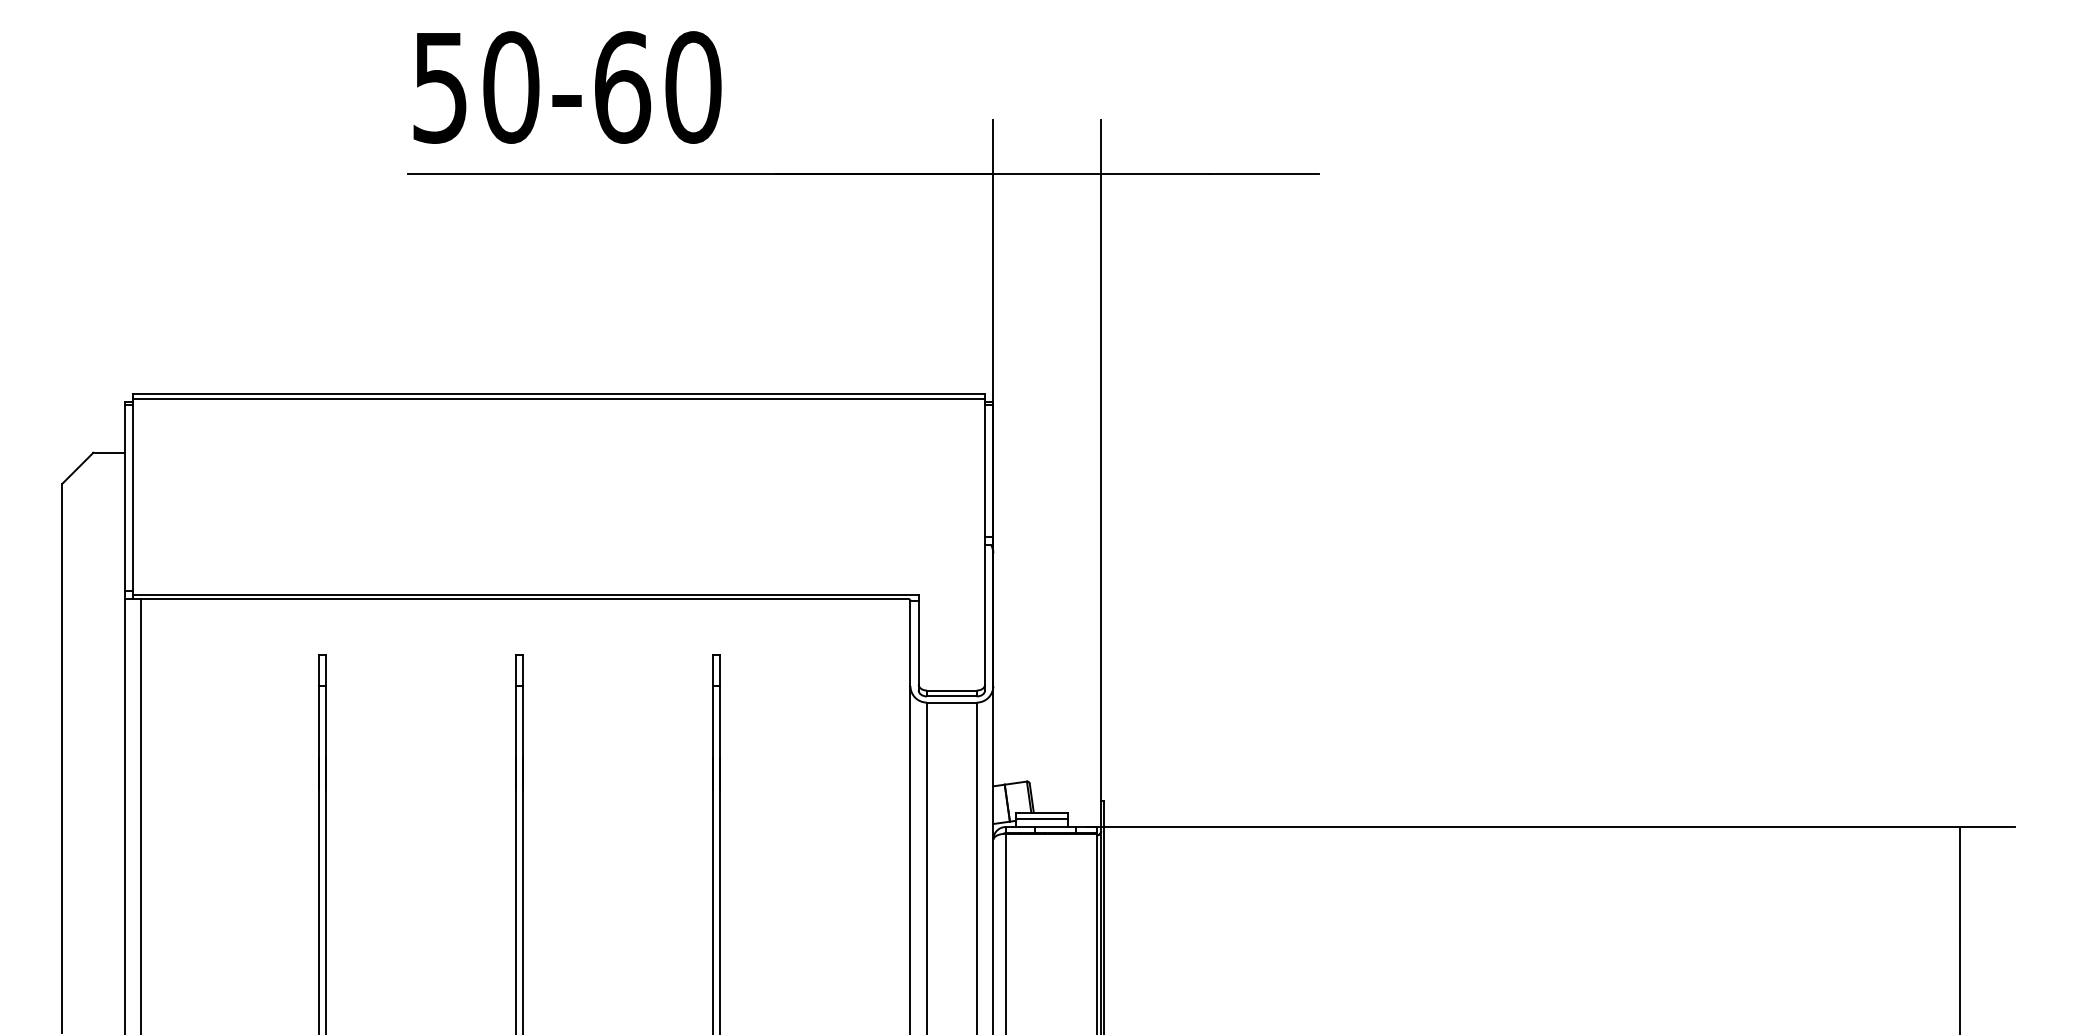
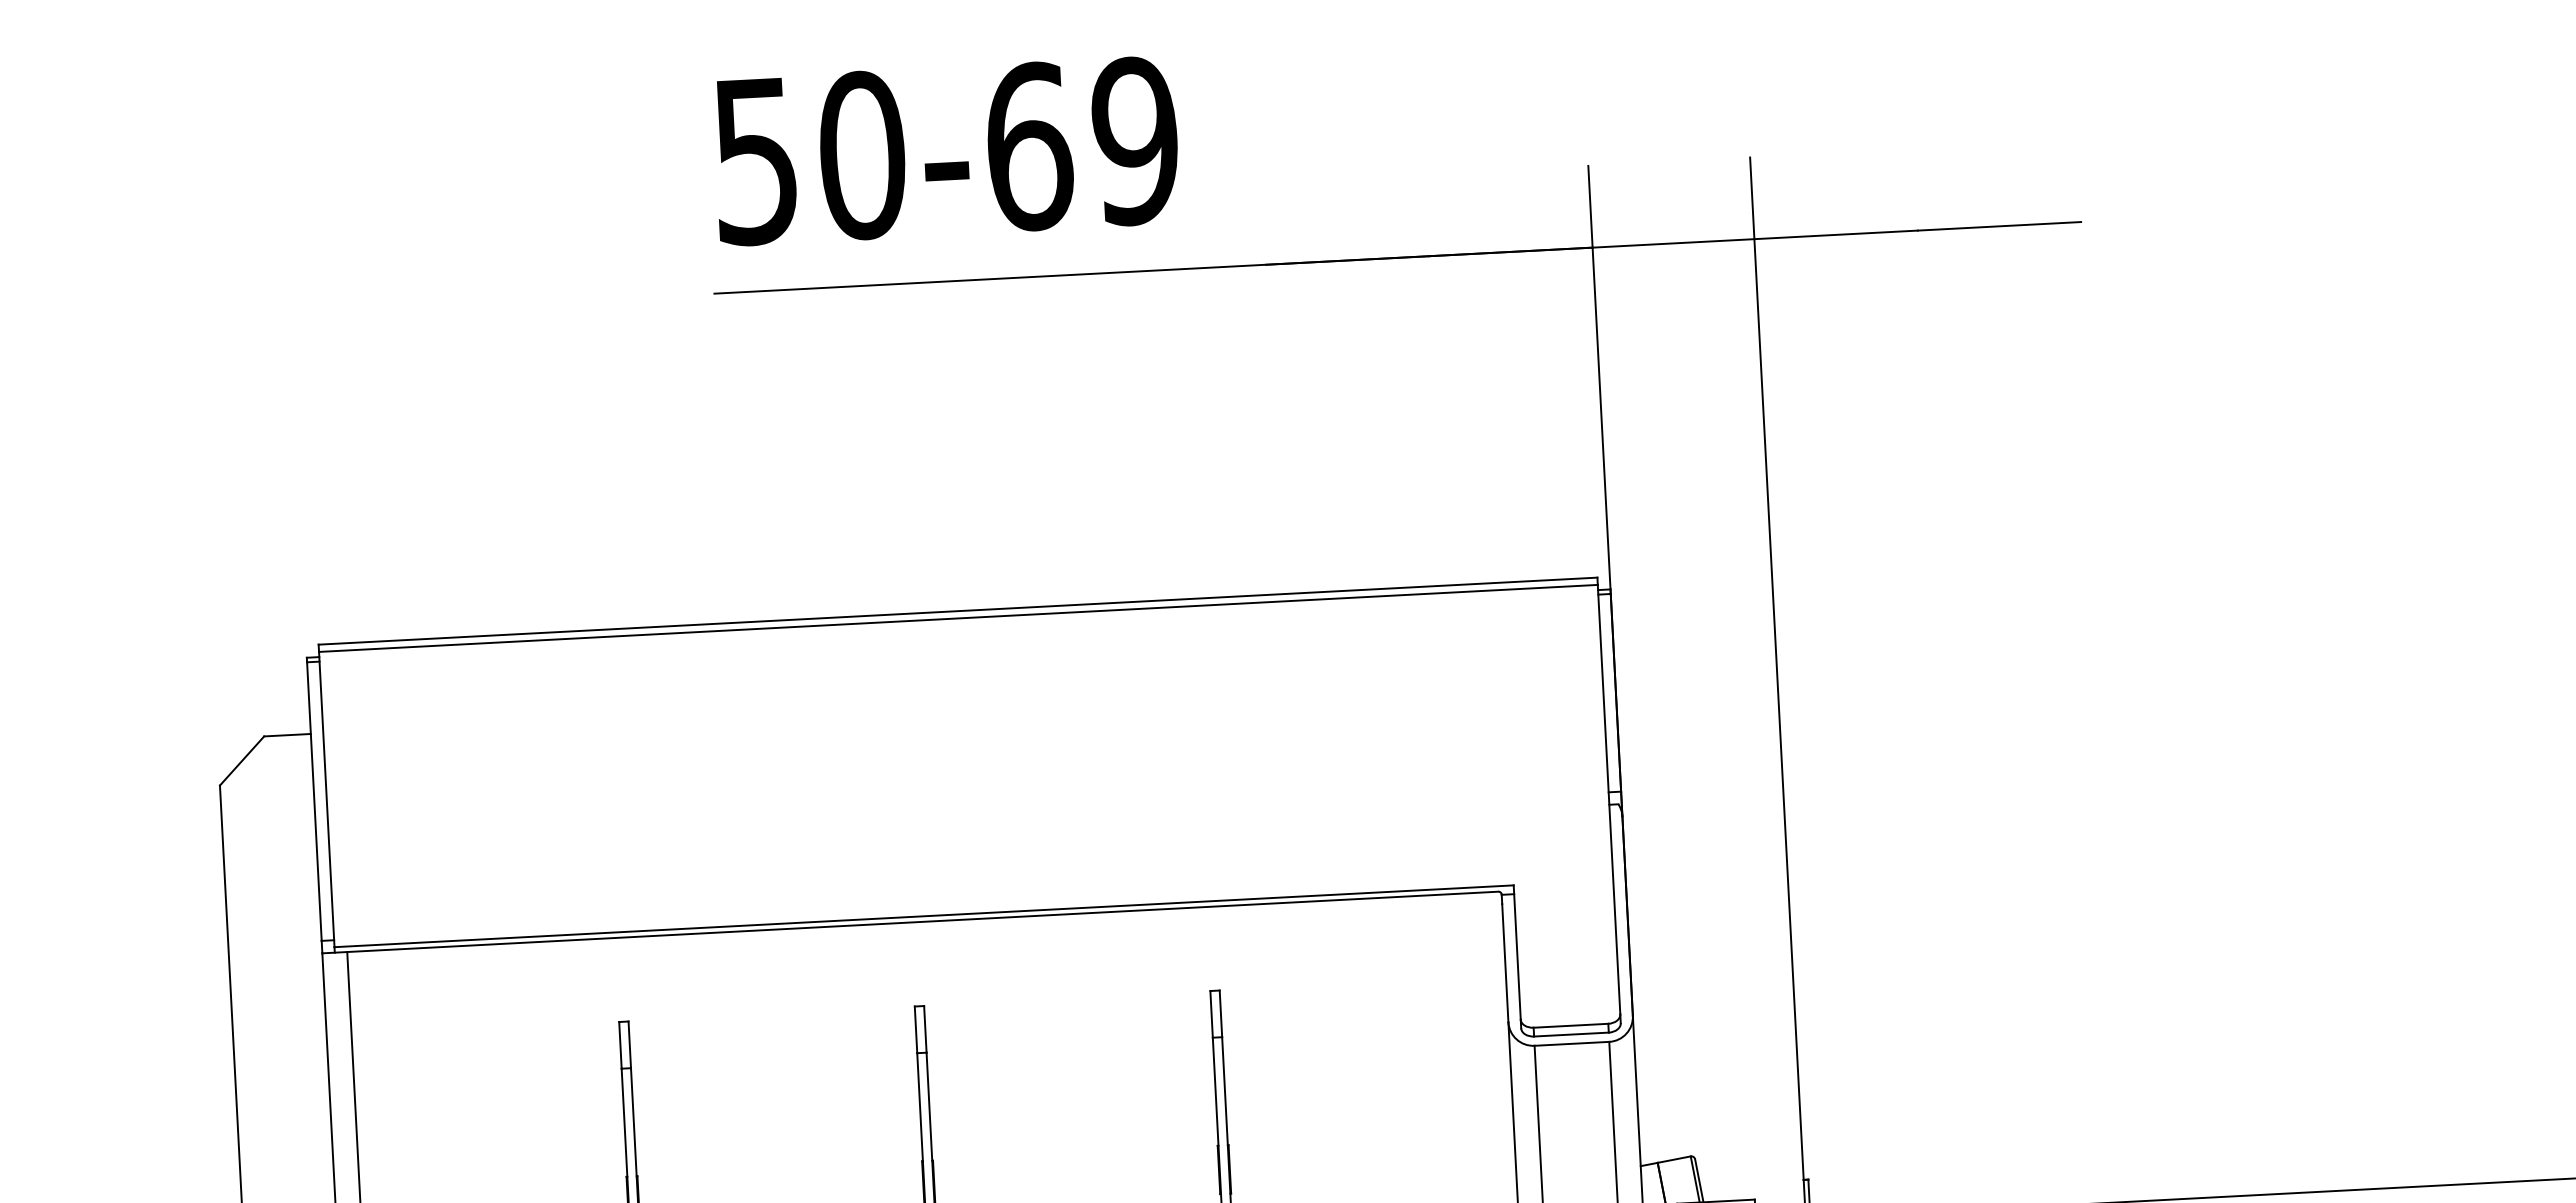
text: (693, 87) -> (1135, 141), 50-60 -> 50-69

